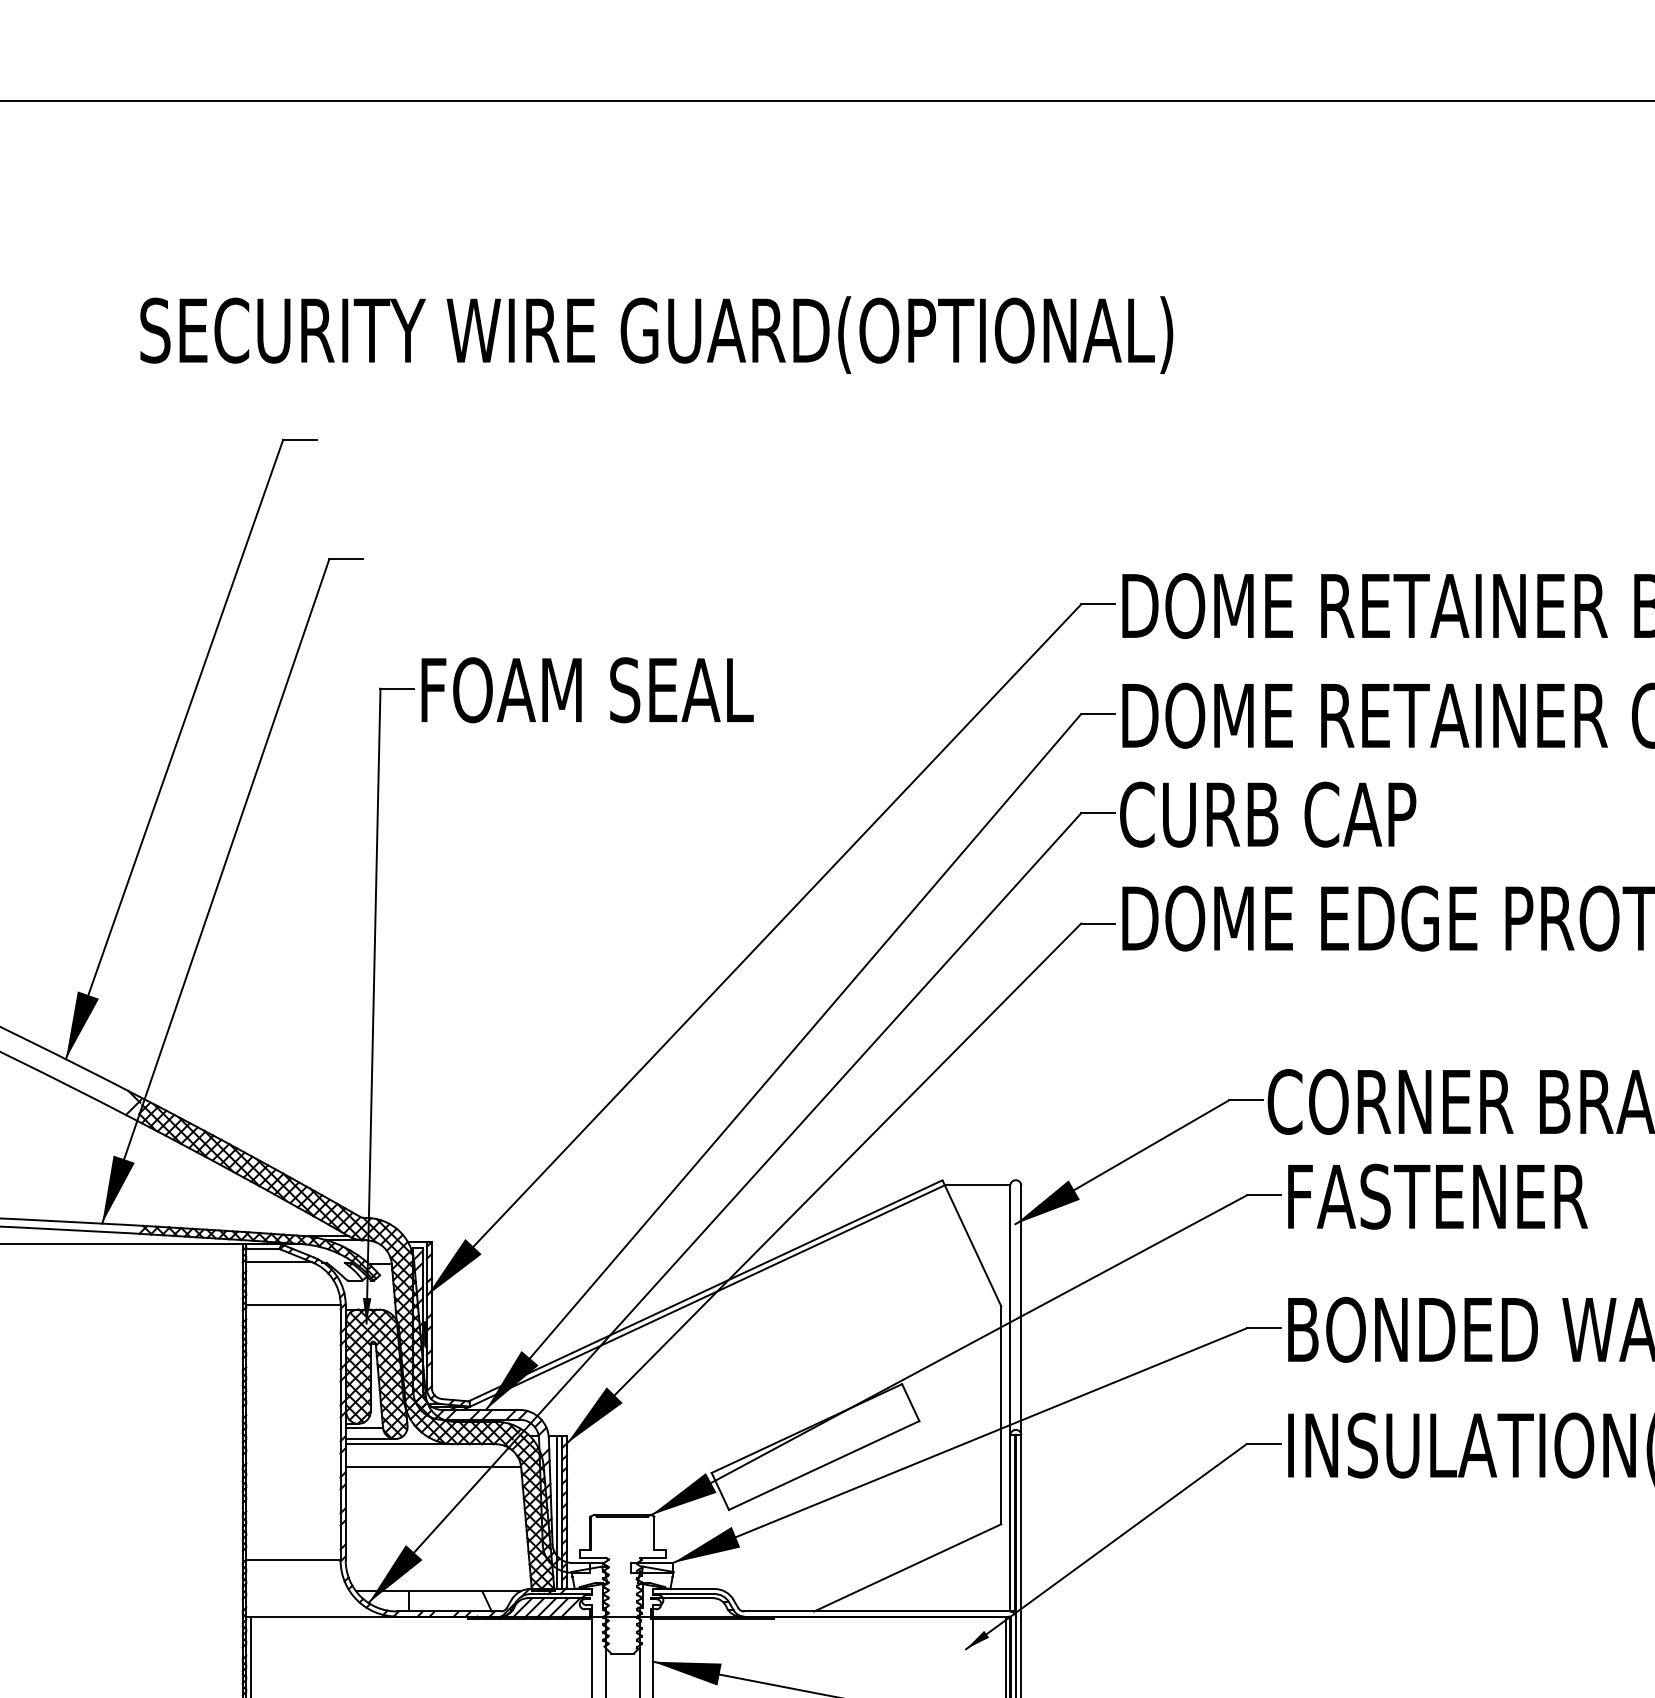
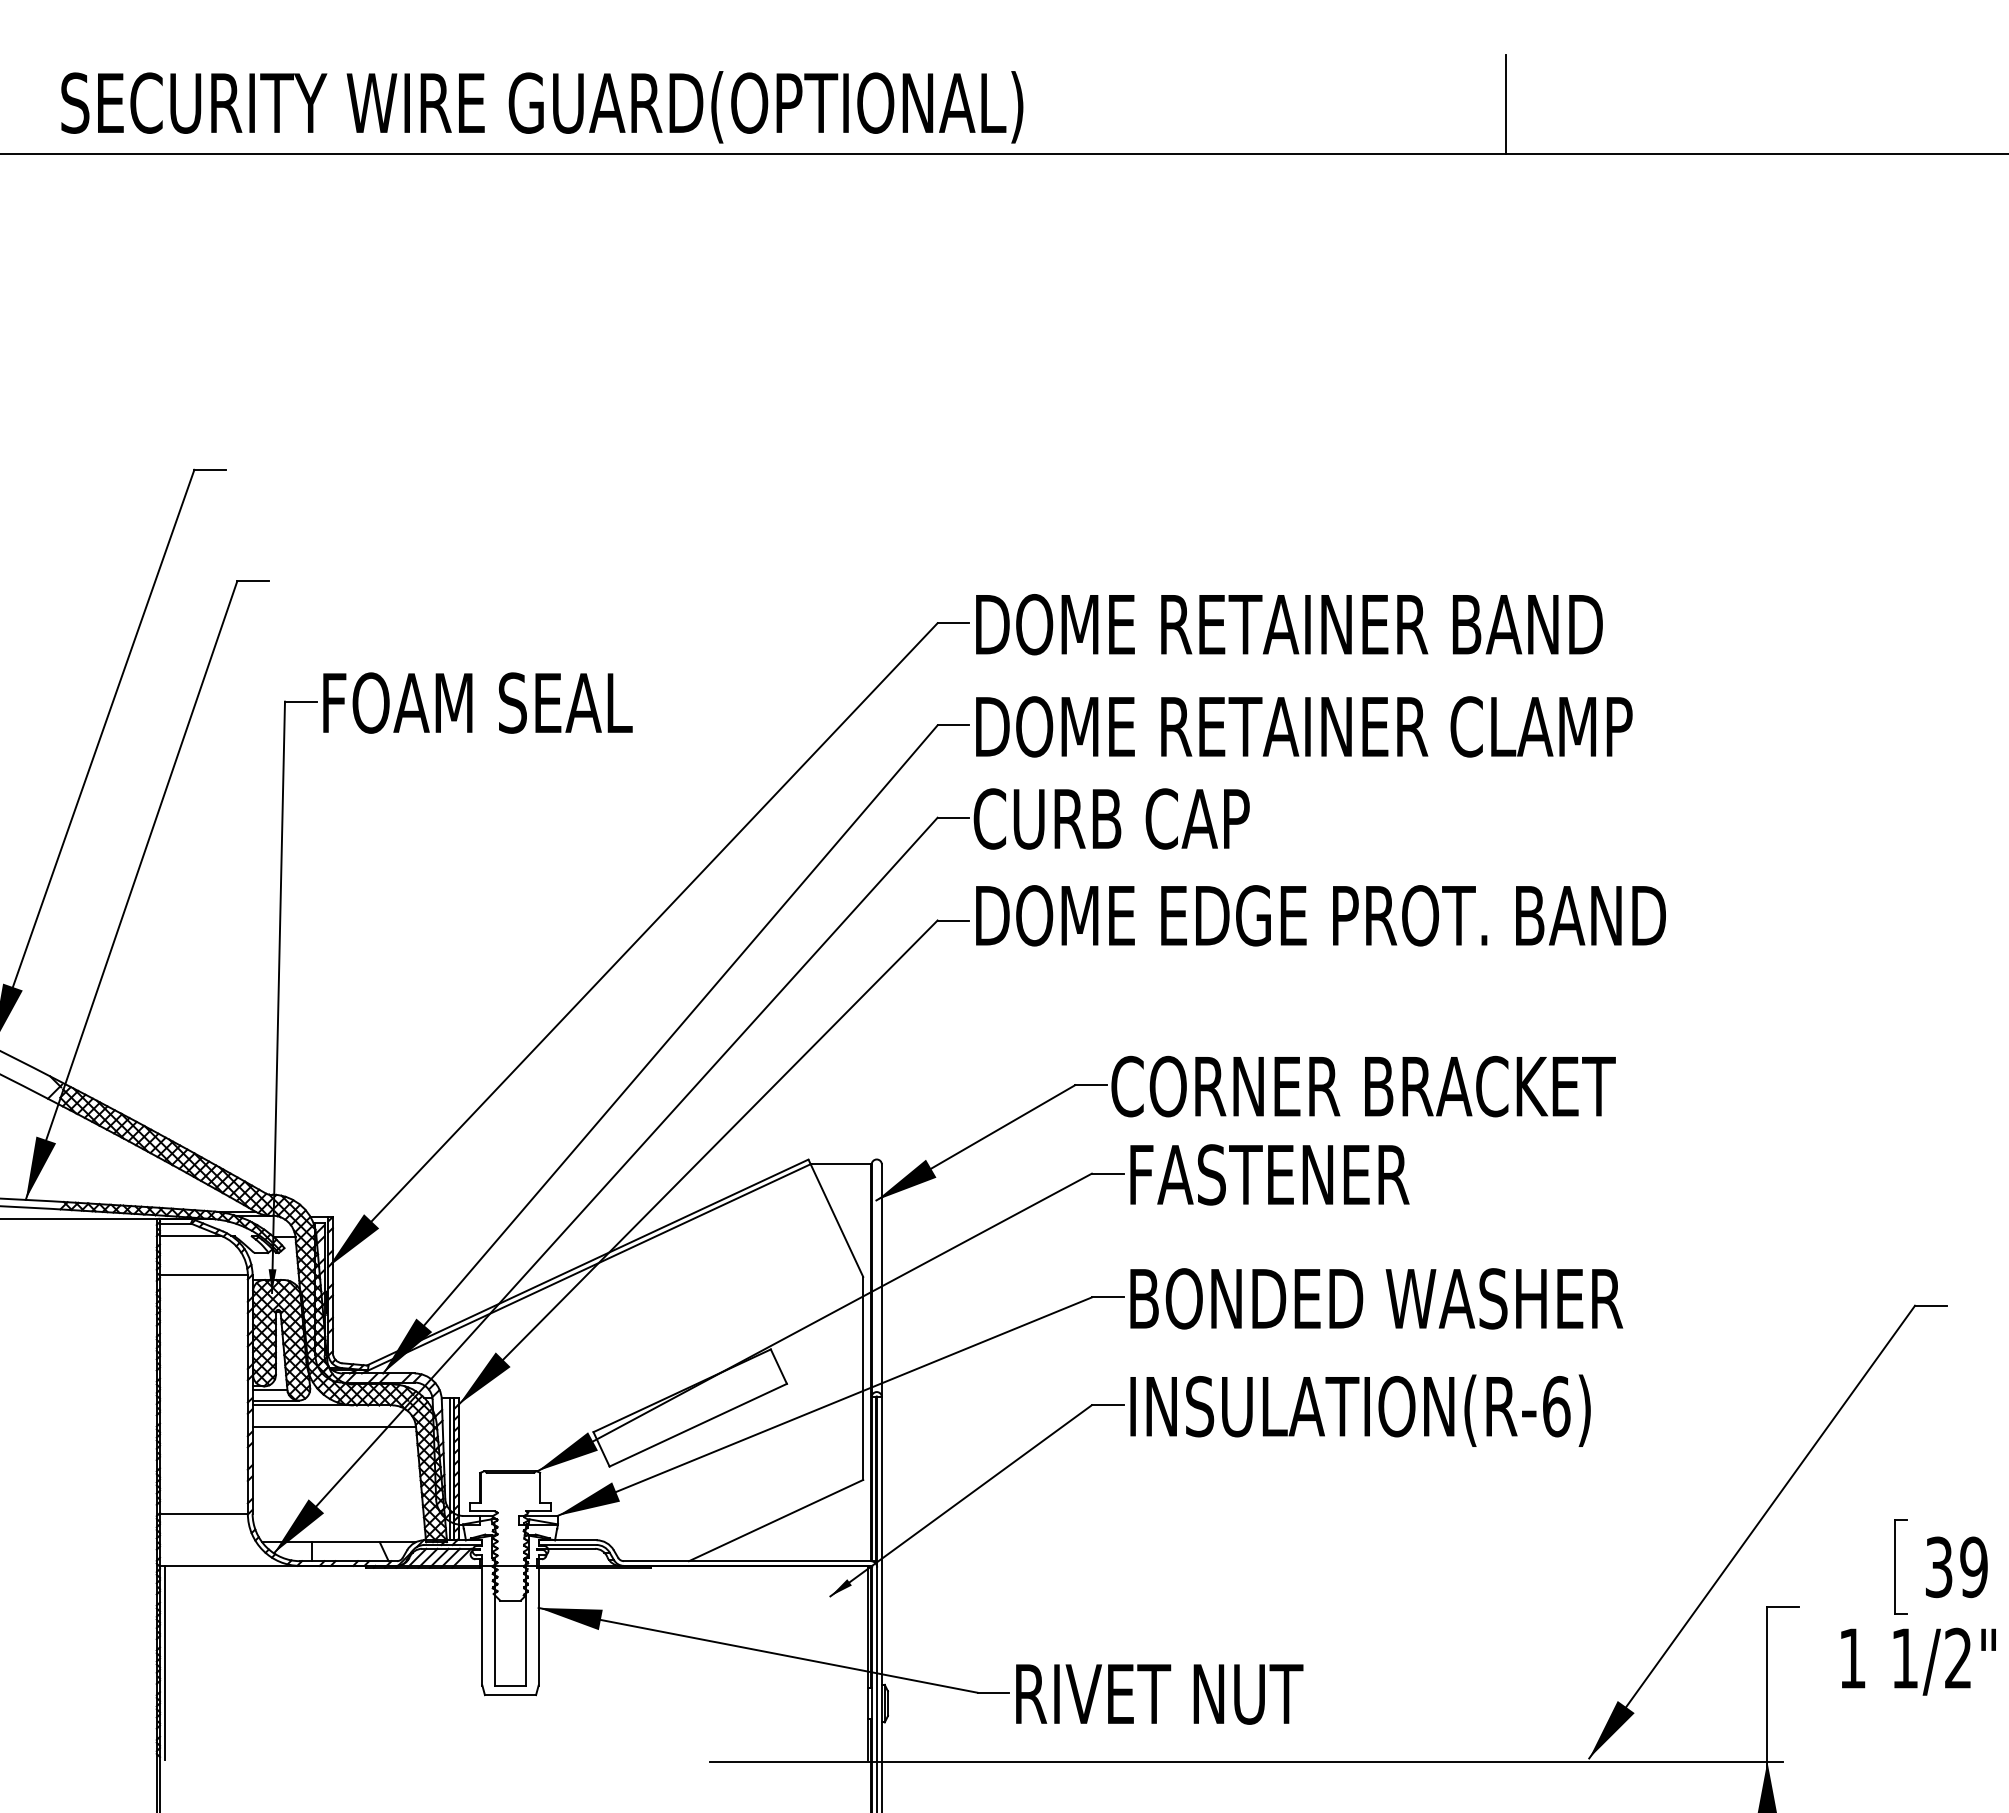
text: (656, 335) -> (542, 107), moved

